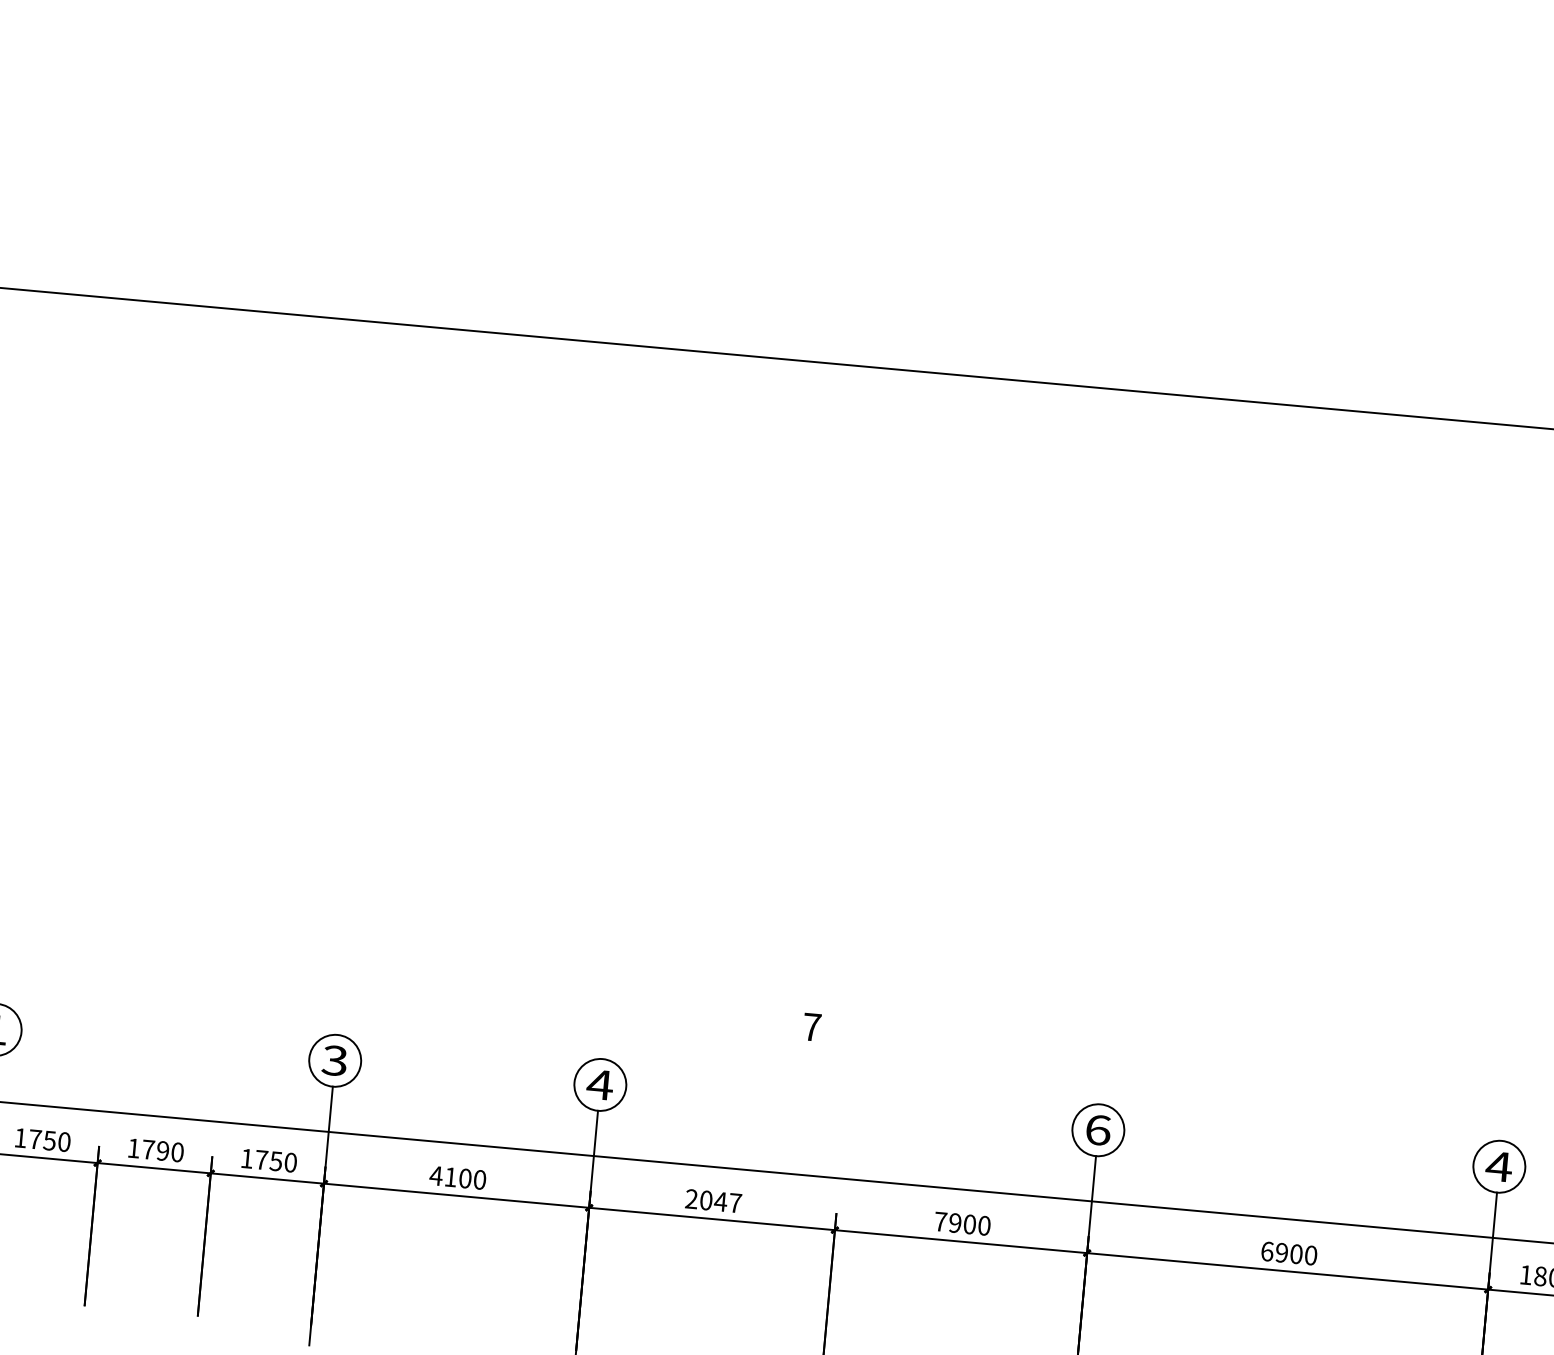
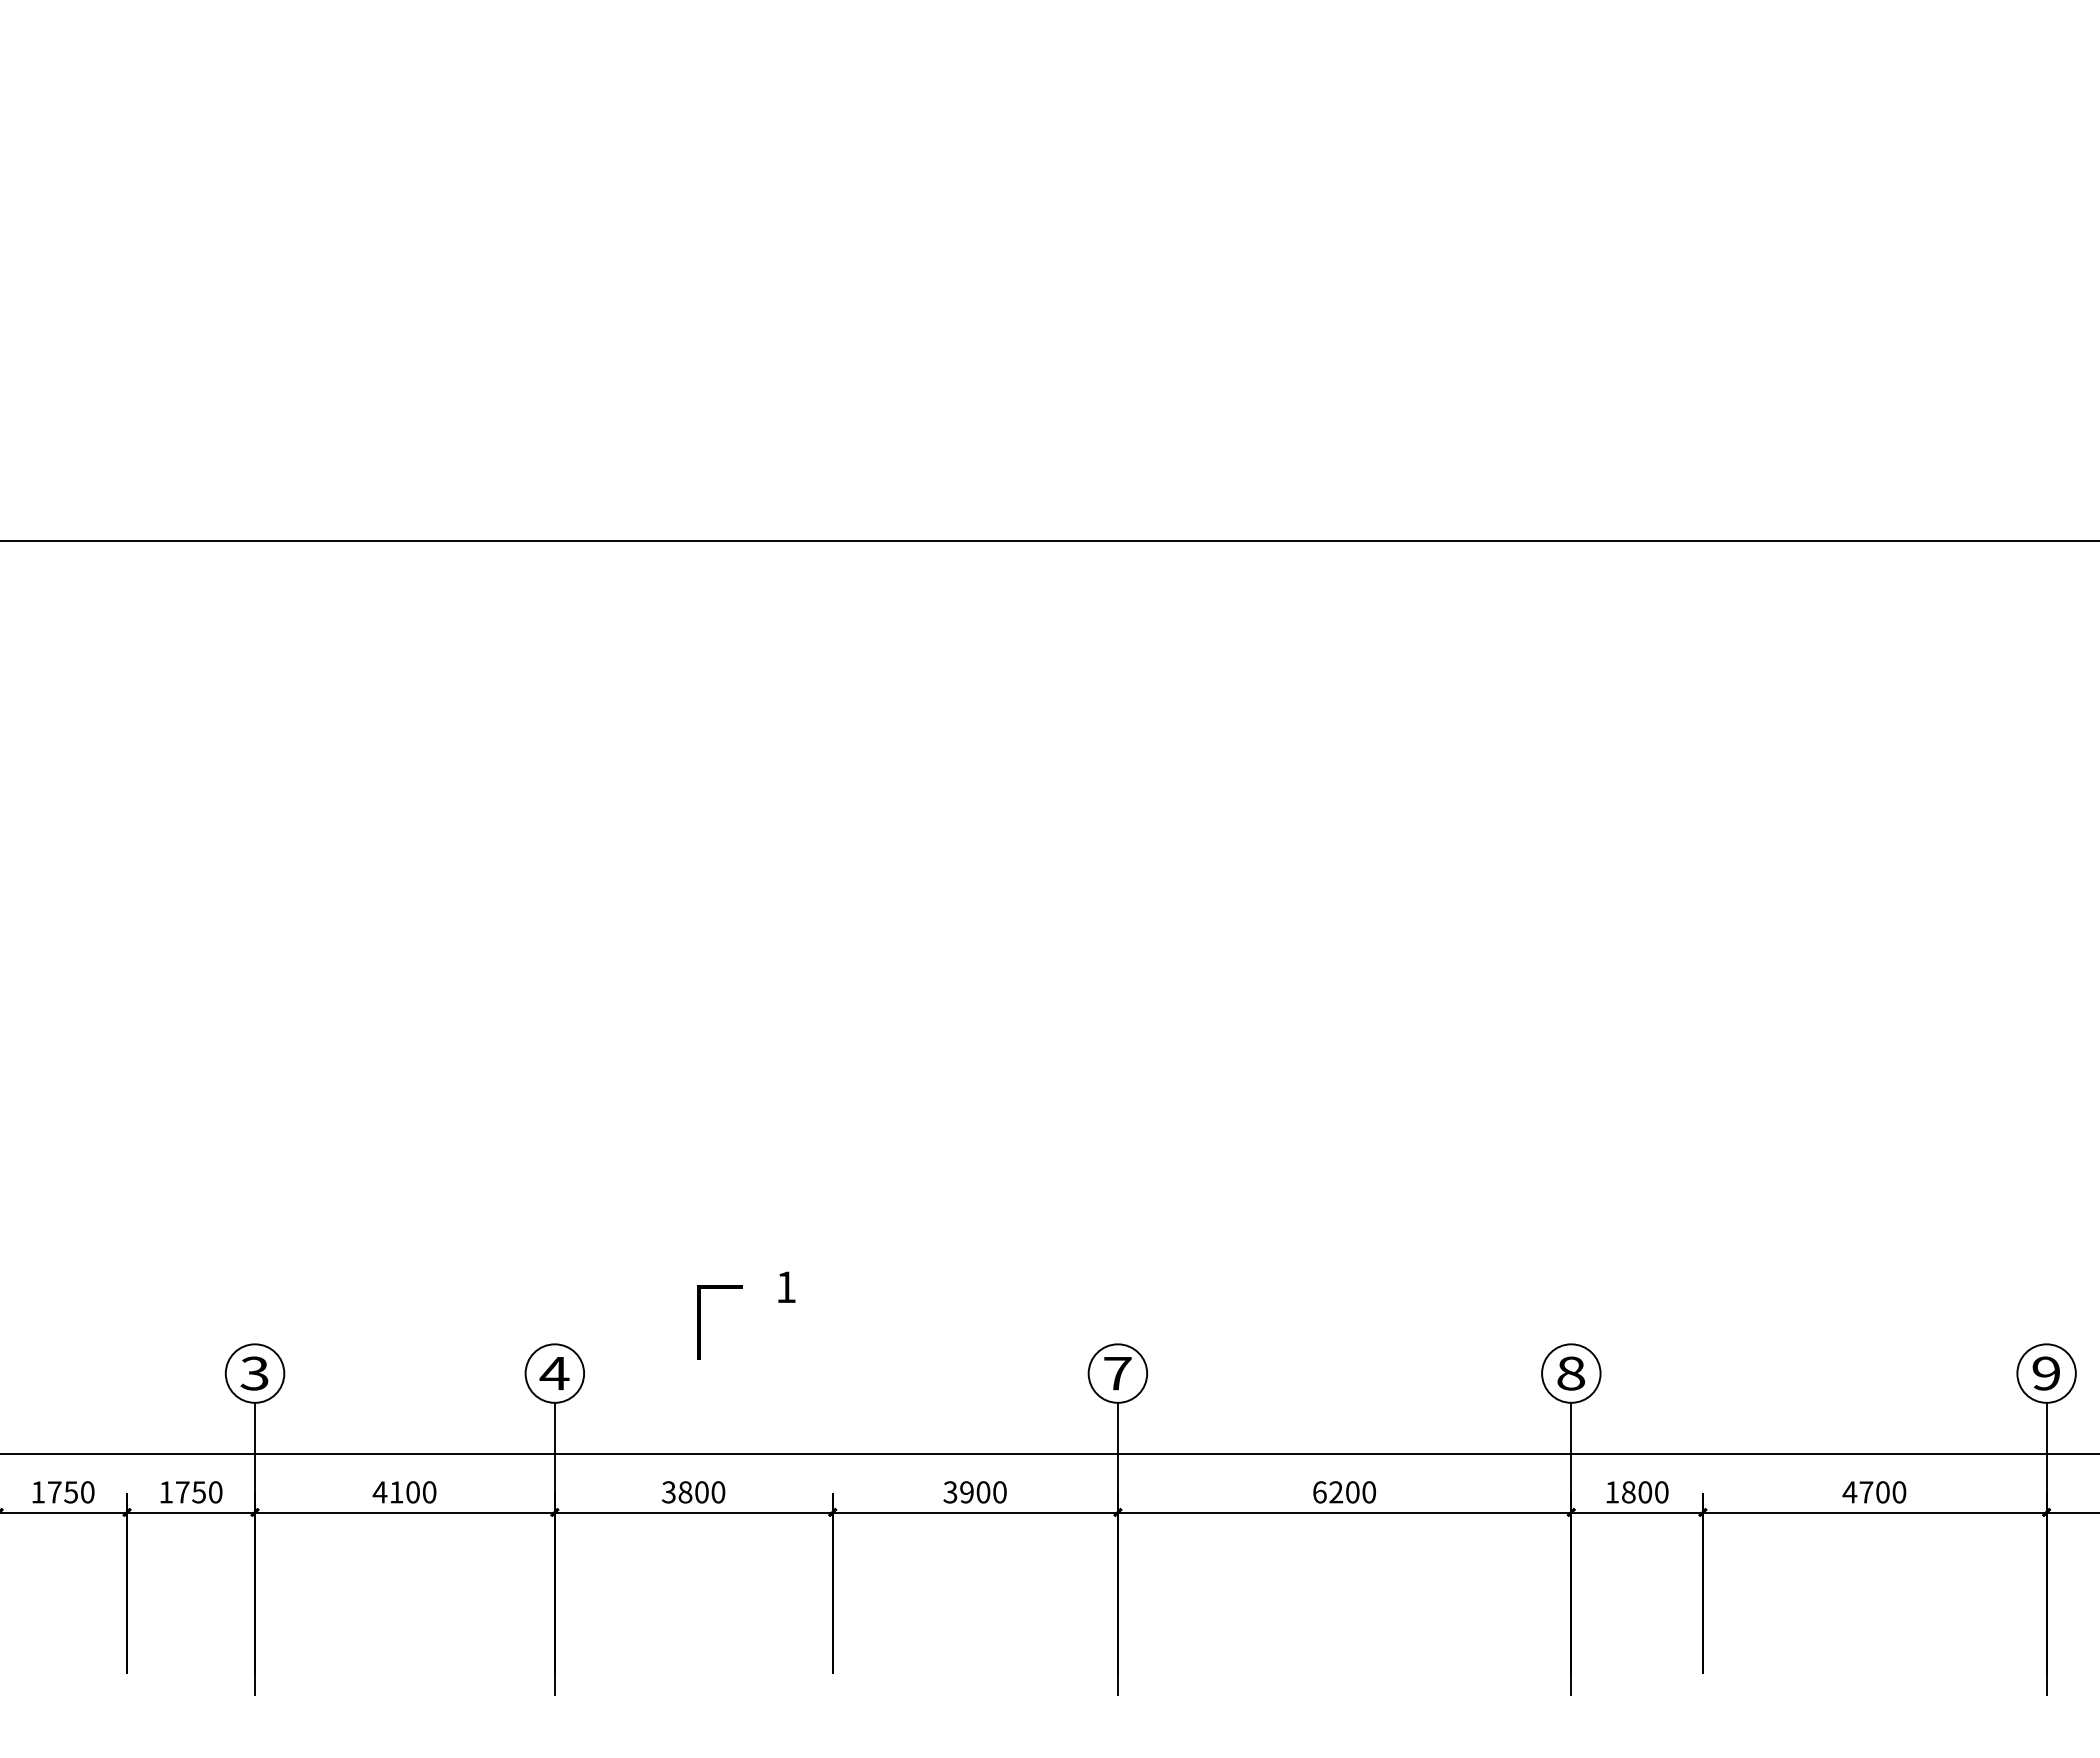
text: (812, 1026) -> (786, 1286), 7 -> 1
line: (733, 1051) -> (700, 1322), added
text: (1097, 1130) -> (1117, 1373), 6 -> 7
text: (162, 1151) -> (70, 1492), 1790 -> 1750
text: (1498, 1166) -> (1570, 1373), 4 -> 8
text: (713, 1201) -> (693, 1492), 2047 -> 3800
text: (940, 1221) -> (950, 1492), 7900 -> 3900
text: (1282, 1253) -> (1336, 1492), 6900 -> 6200

